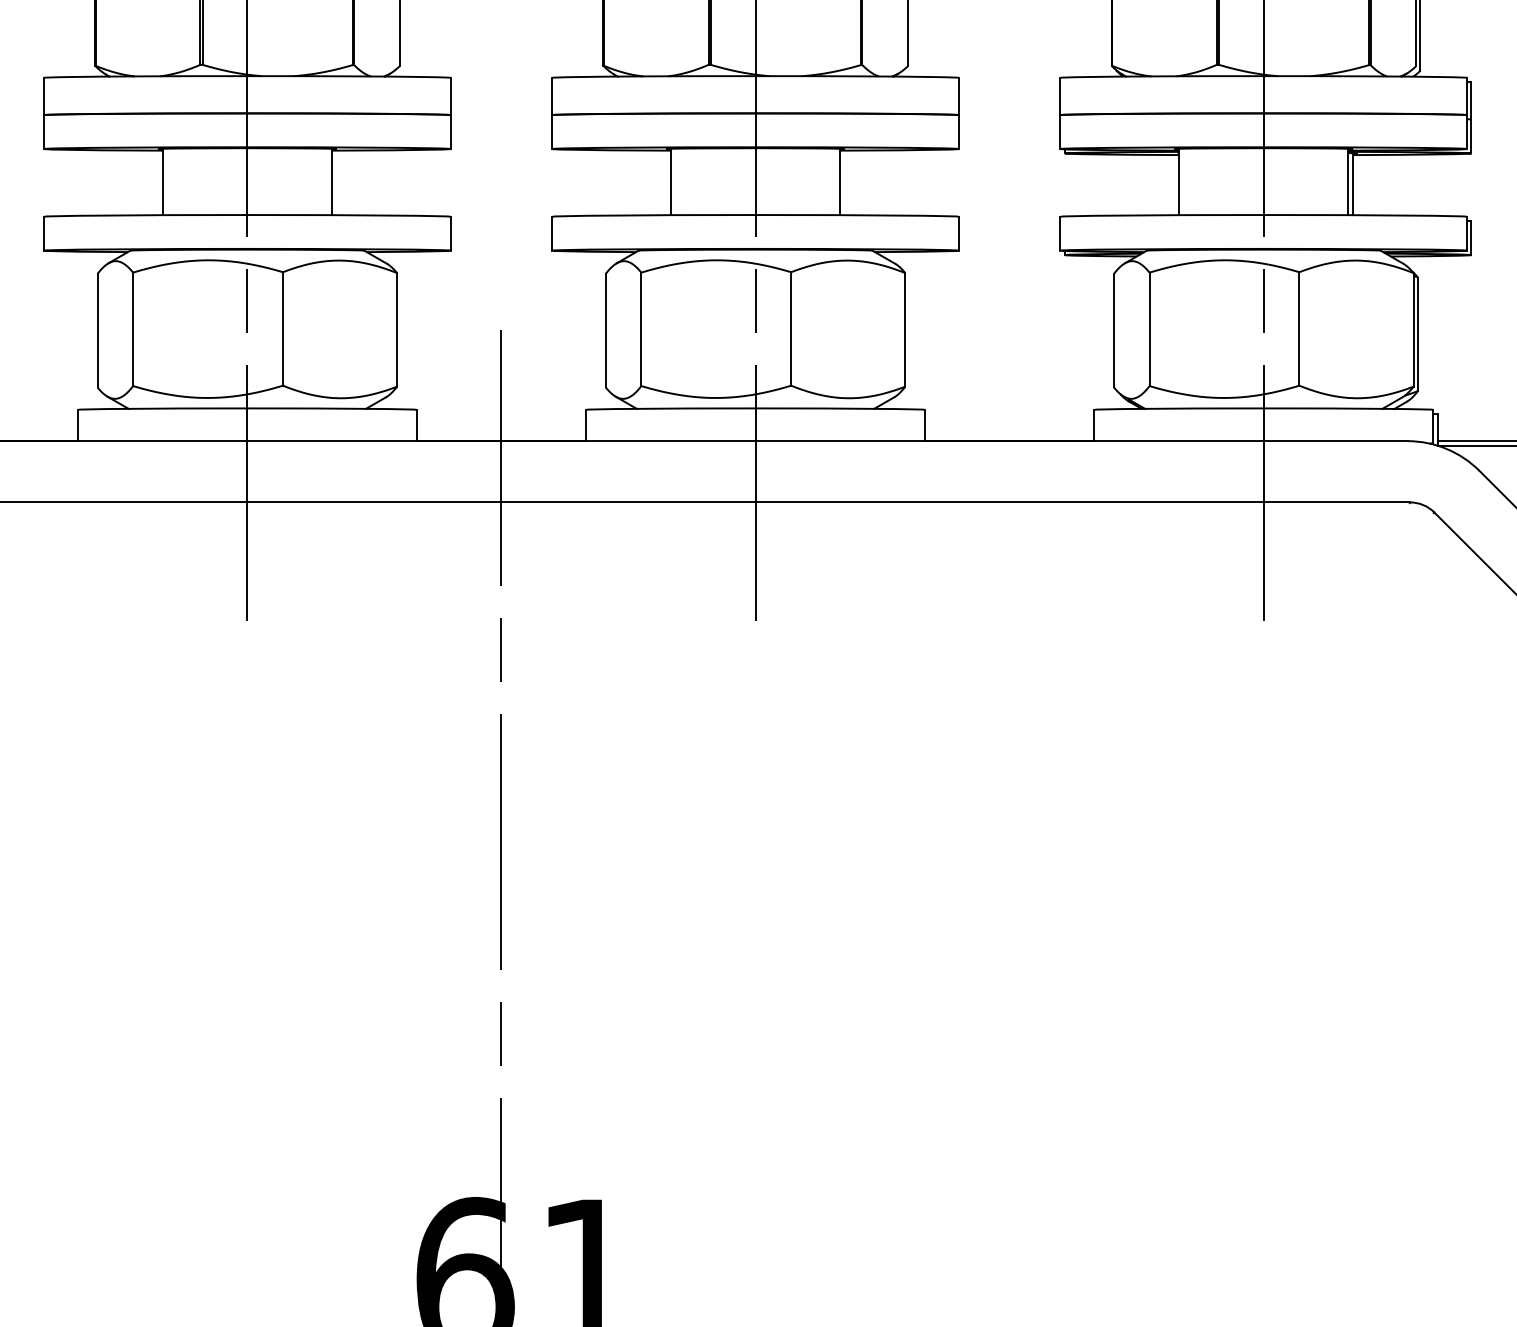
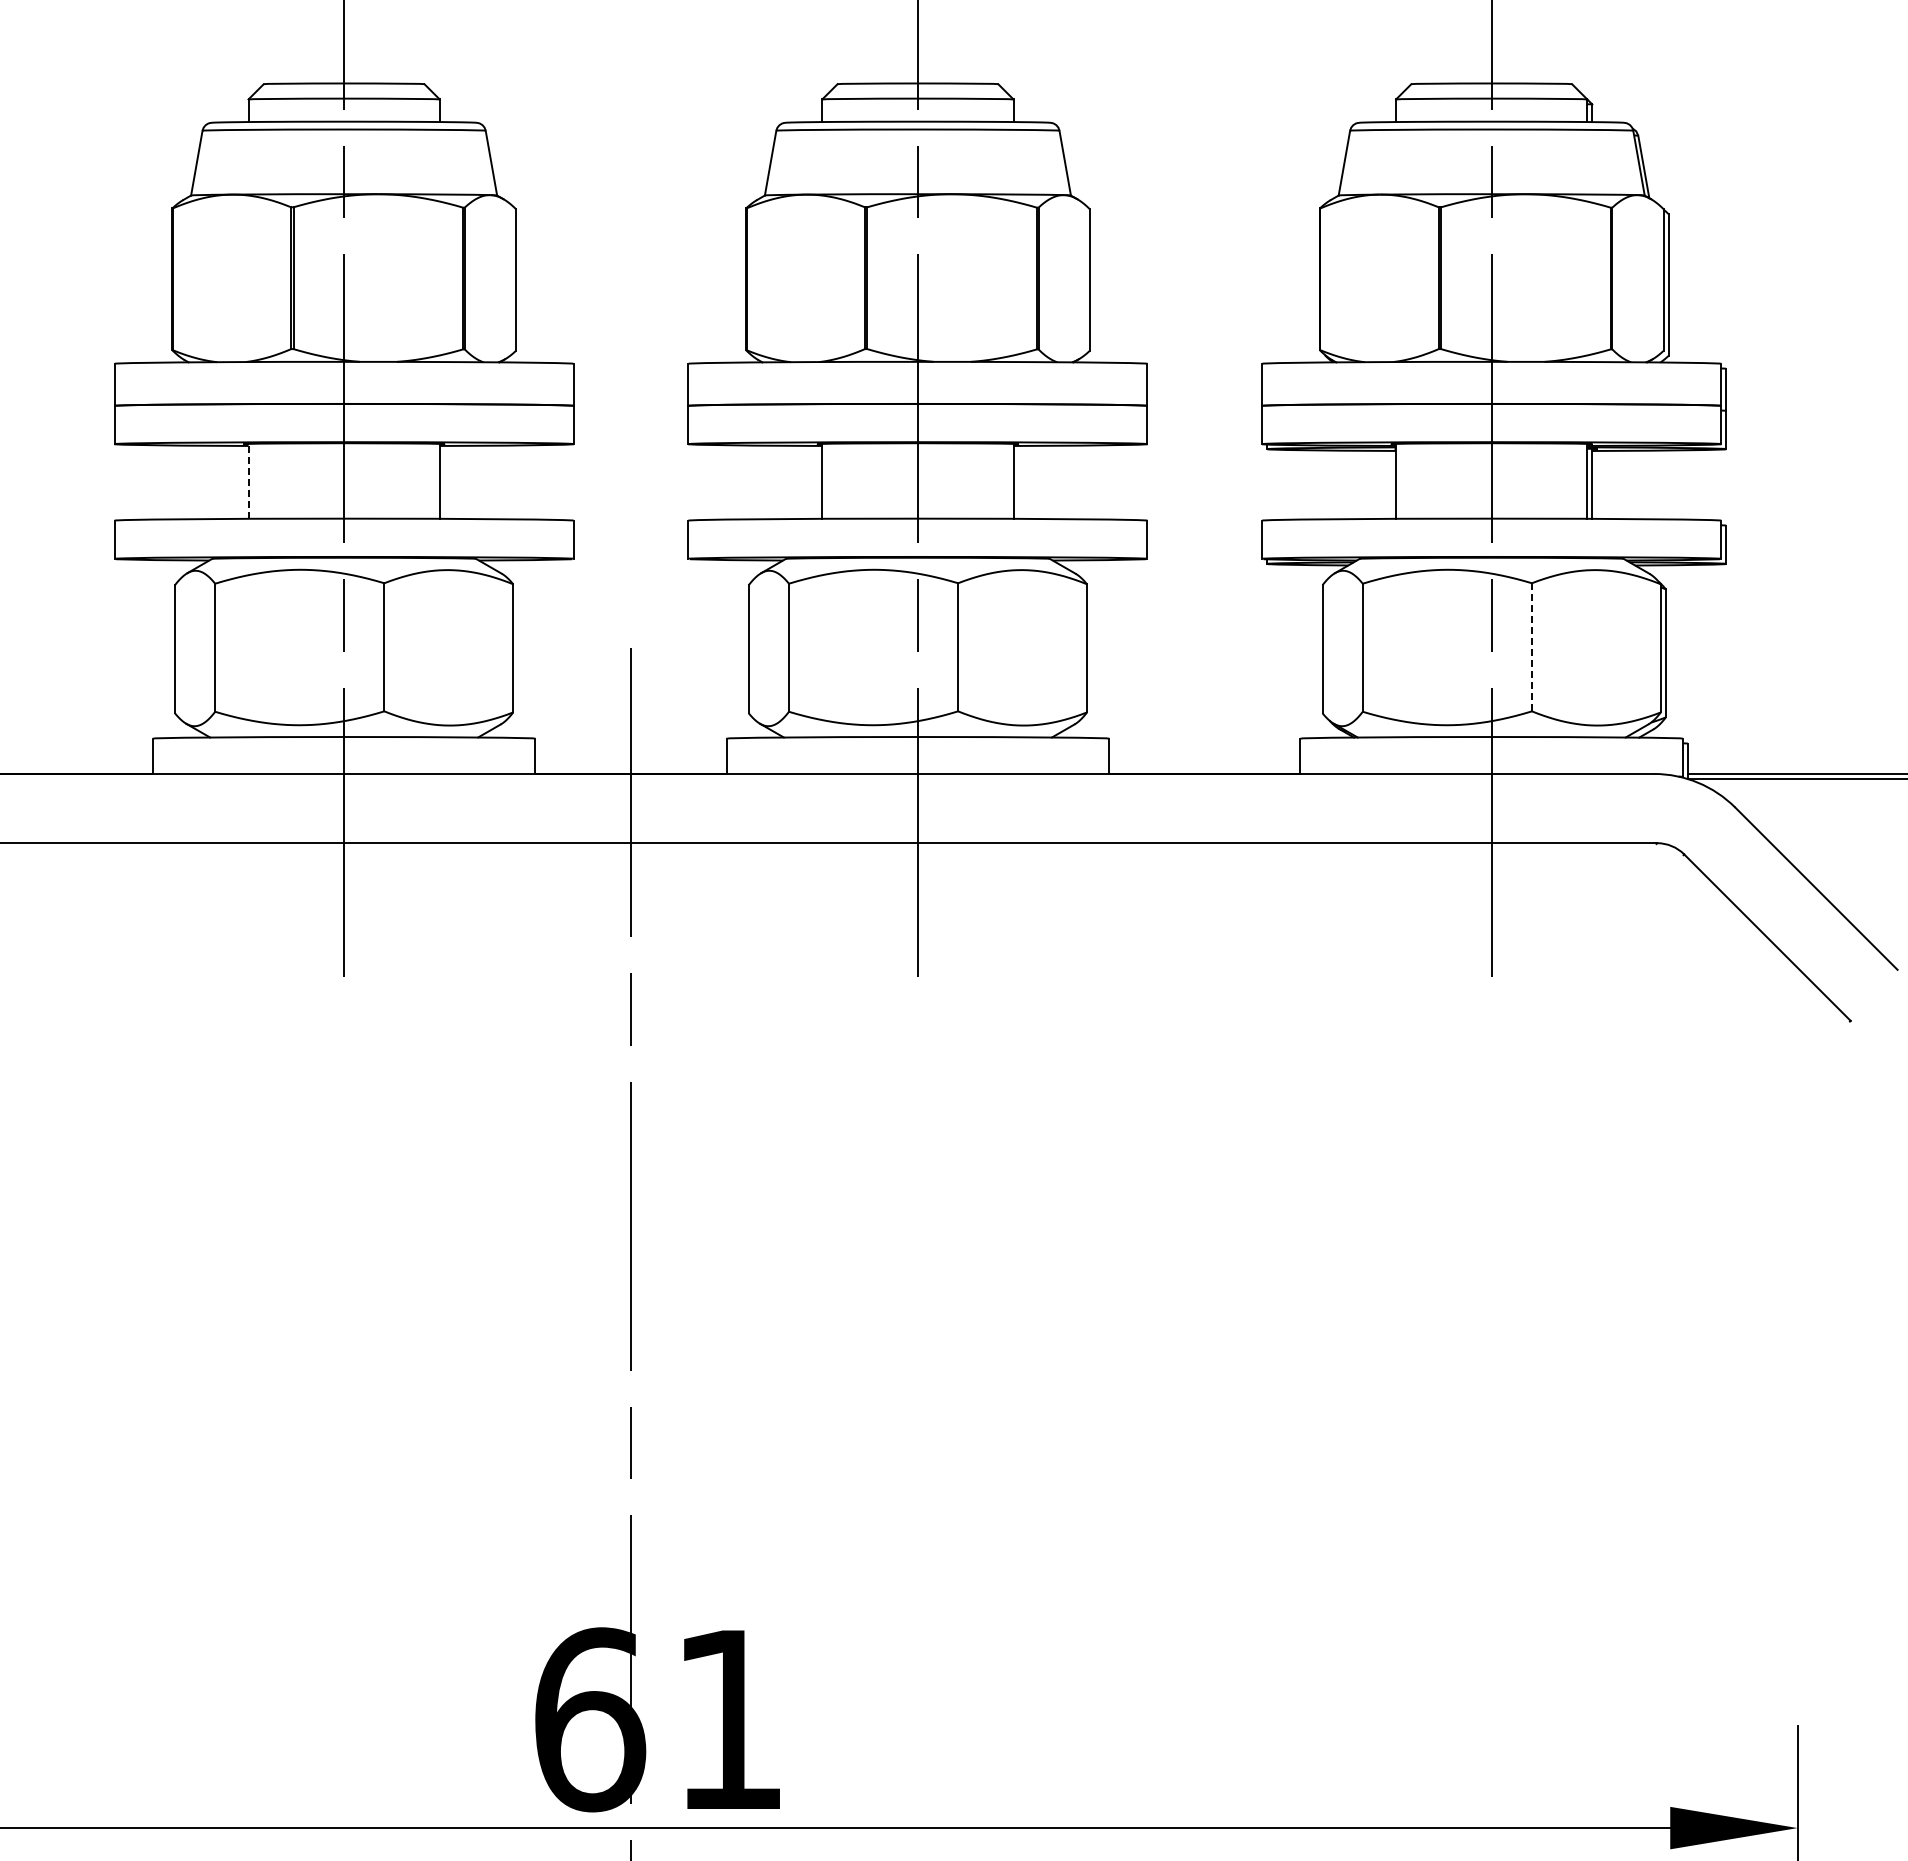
line: (162, 181) -> (248, 480), solid -> dashed
line: (1298, 329) -> (1531, 647), solid -> dashed

